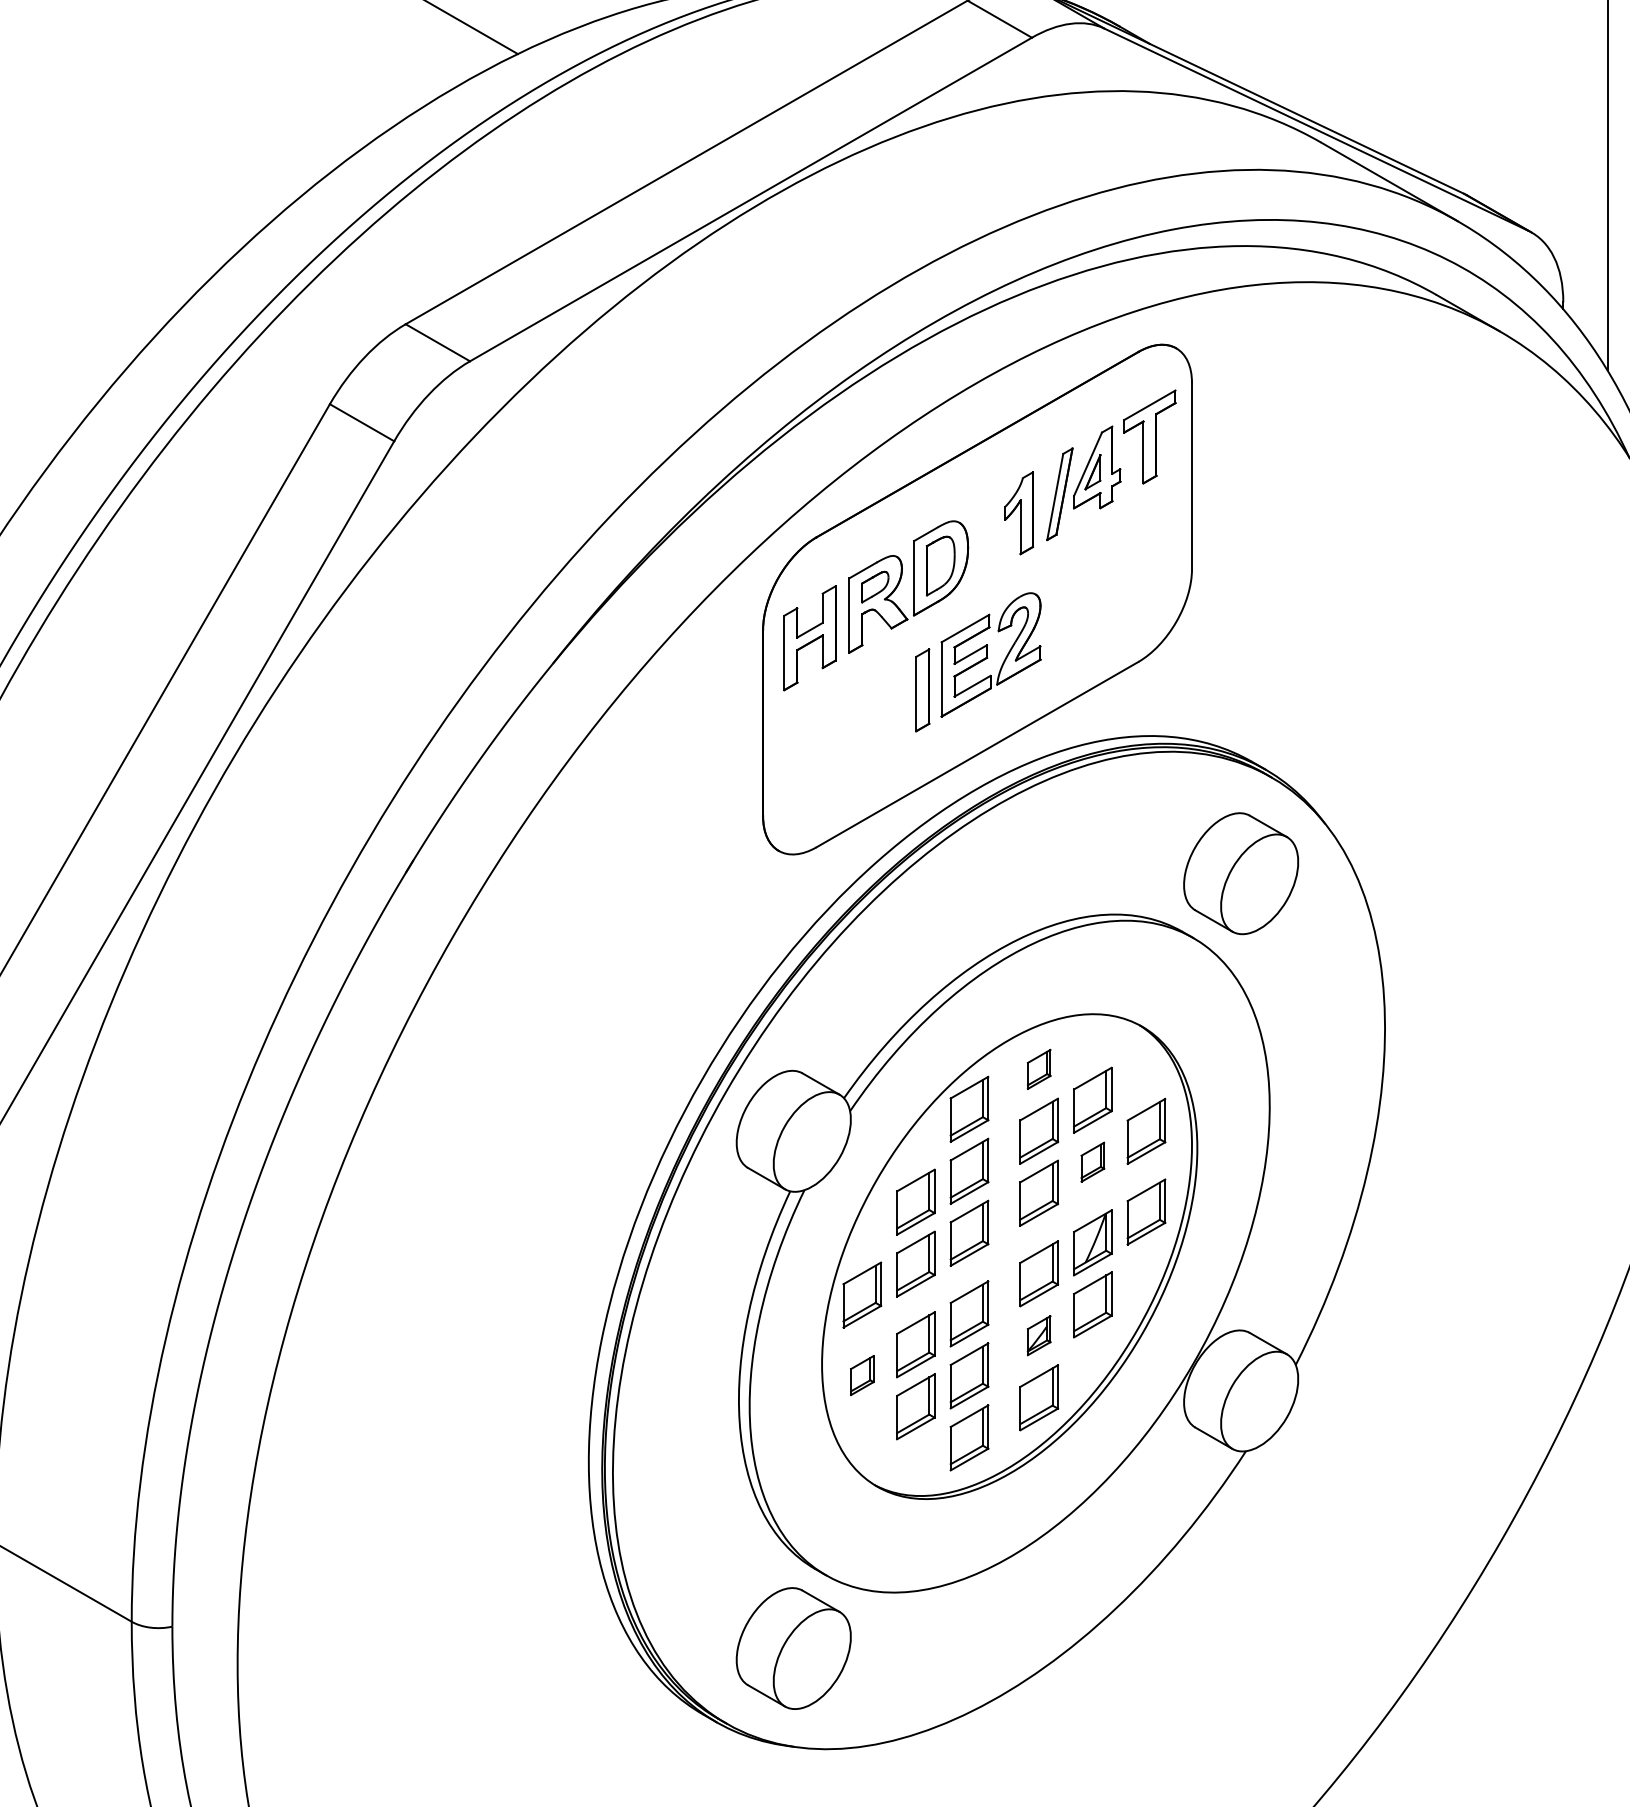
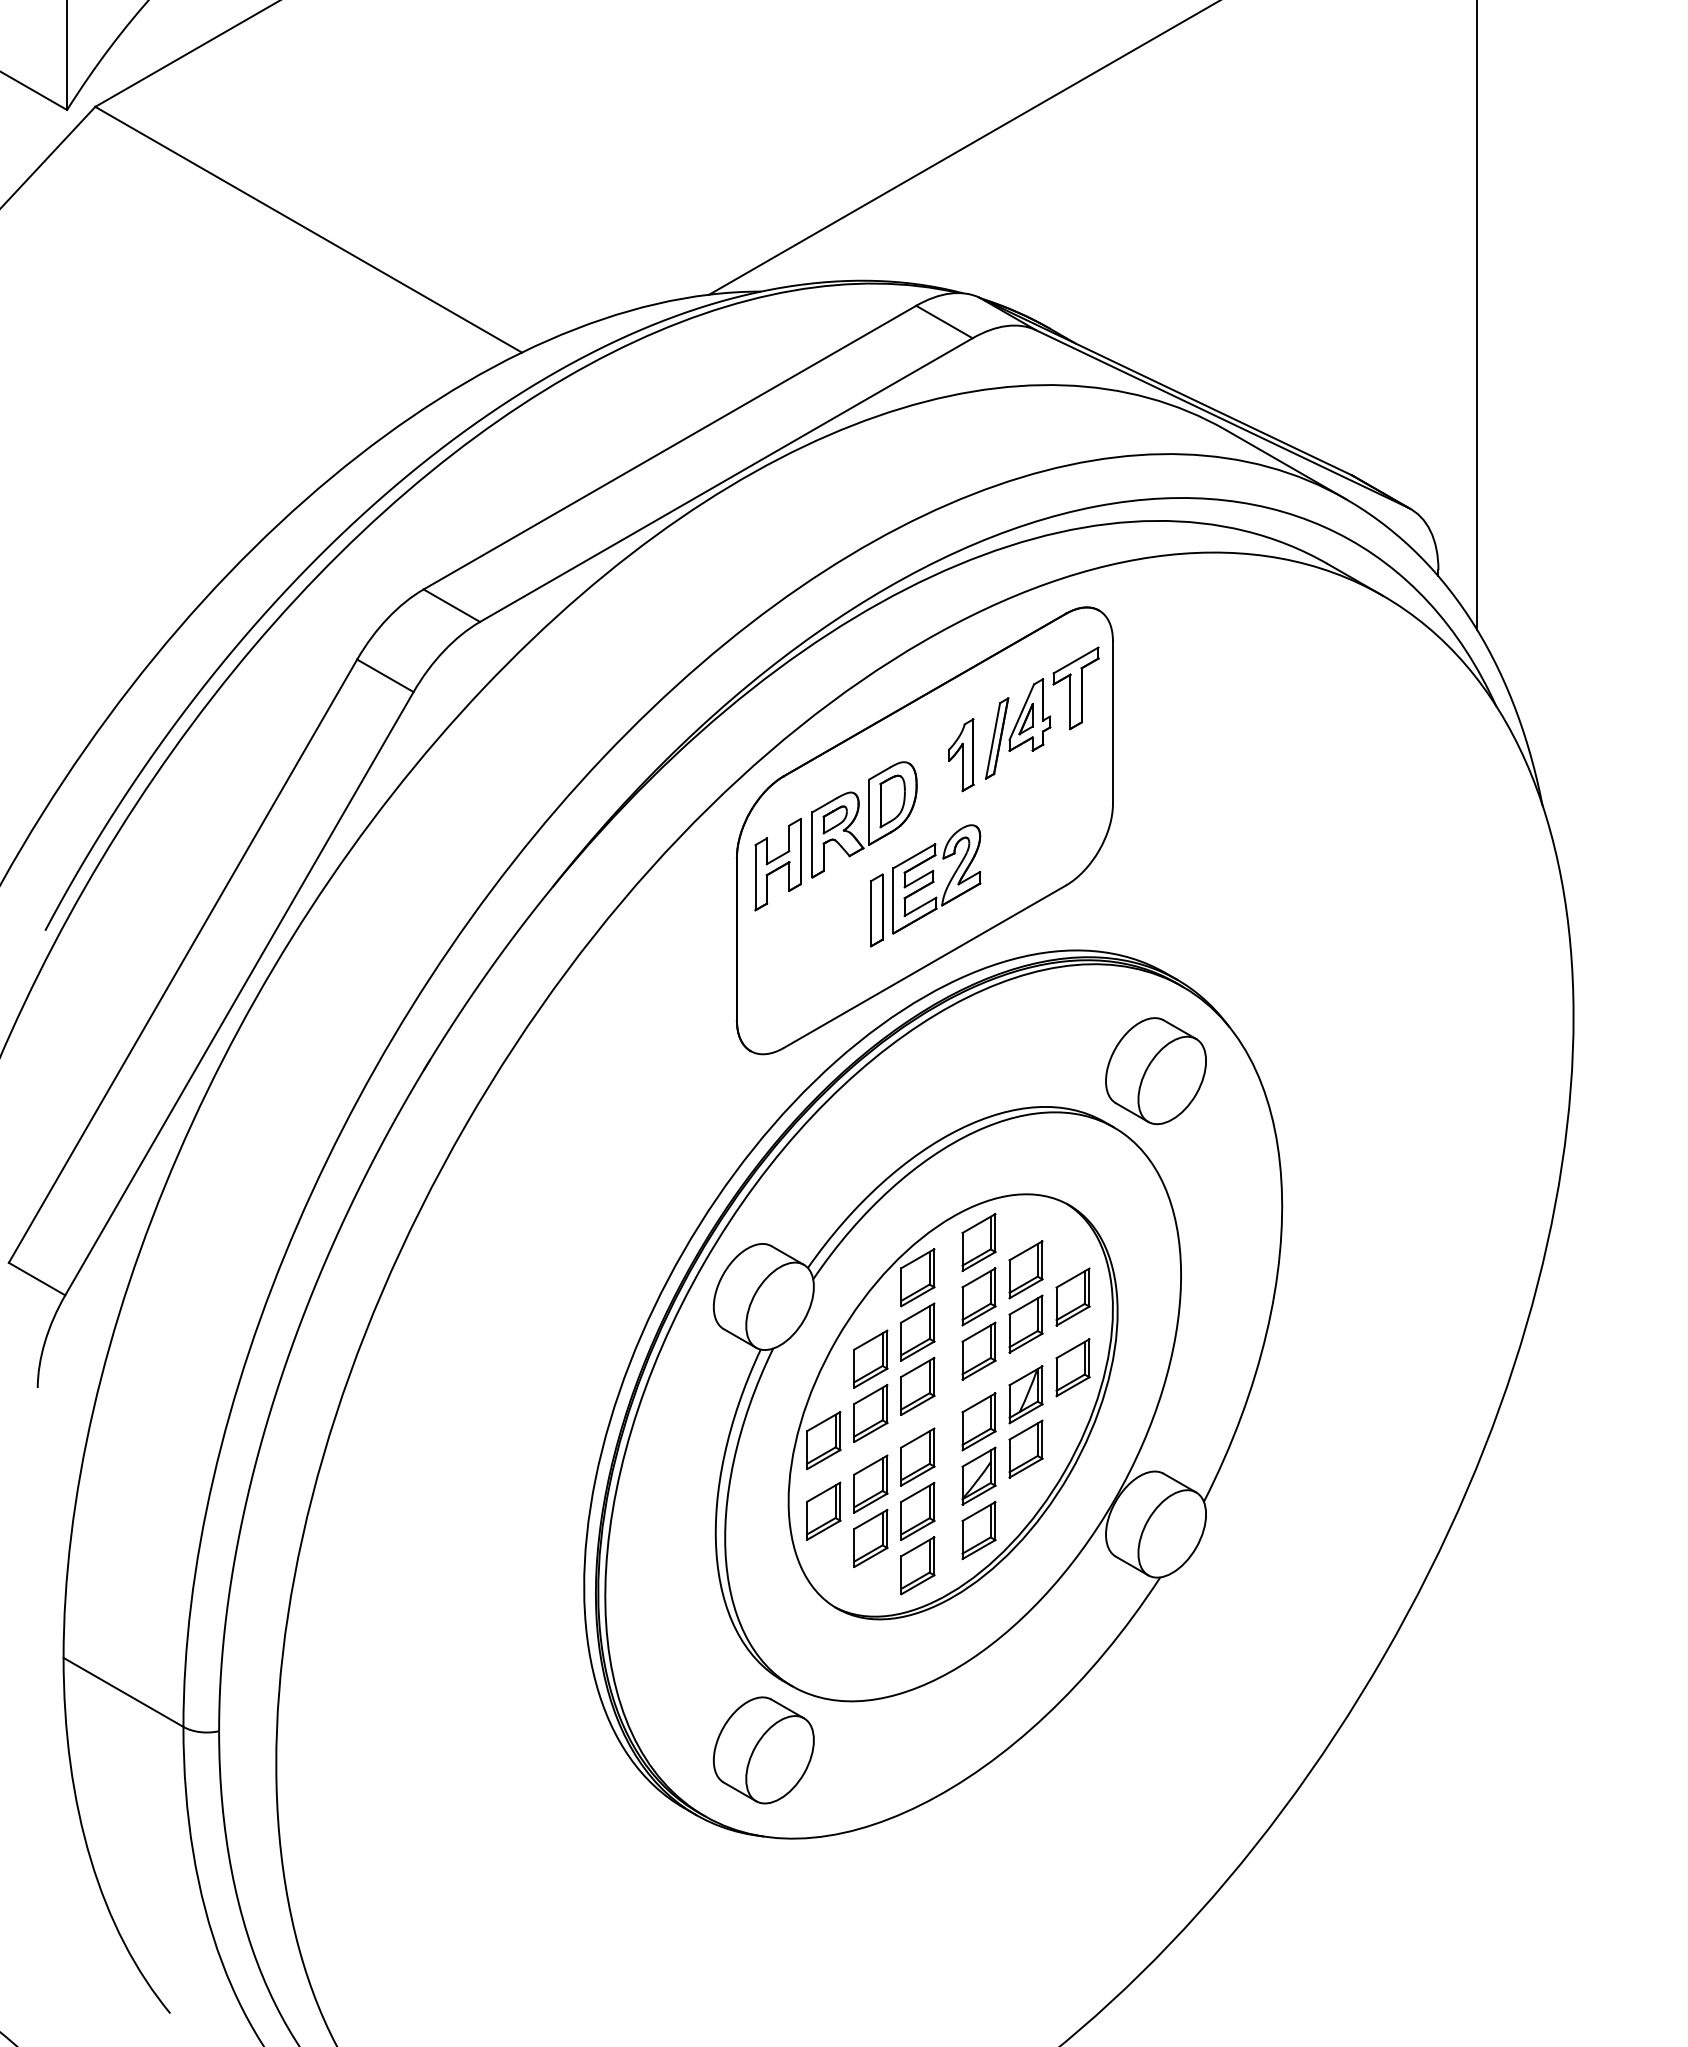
part: (1038, 1069) -> (978, 1242), size x1.67
part: (1092, 1161) -> (1025, 1323), size x1.67
part: (1038, 1334) -> (978, 1475), size x1.67
part: (861, 1374) -> (823, 1510), size x1.67

